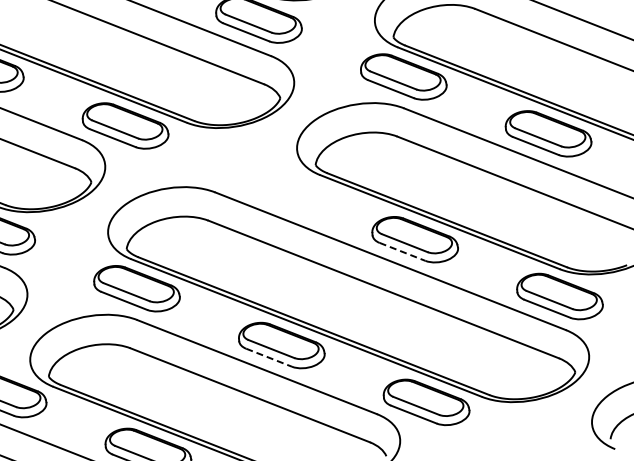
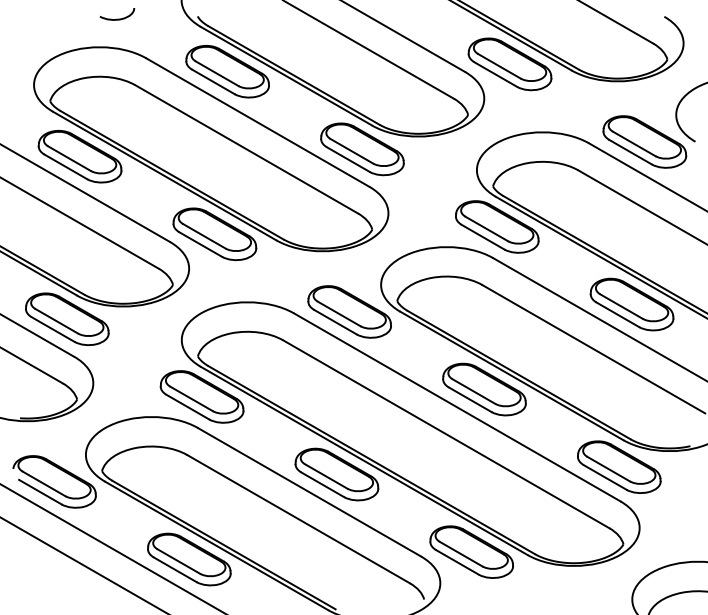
part: (269, 182) -> (349, 311), added
line: (402, 251) -> (470, 399), dashed -> solid
line: (268, 357) -> (322, 484), dashed -> solid

